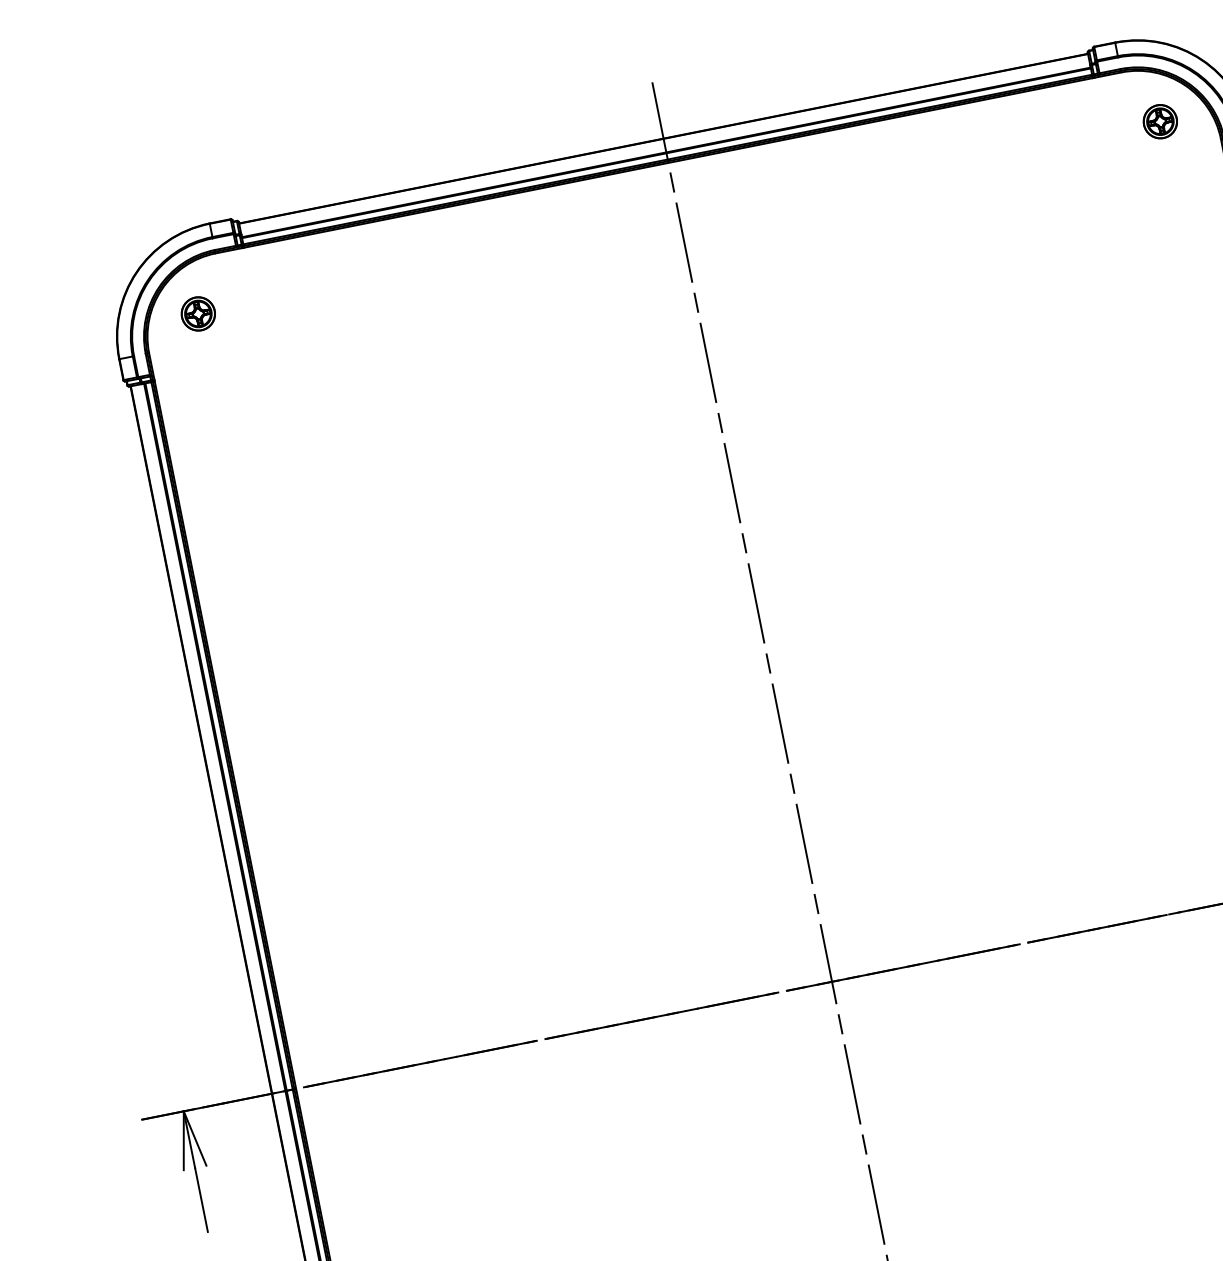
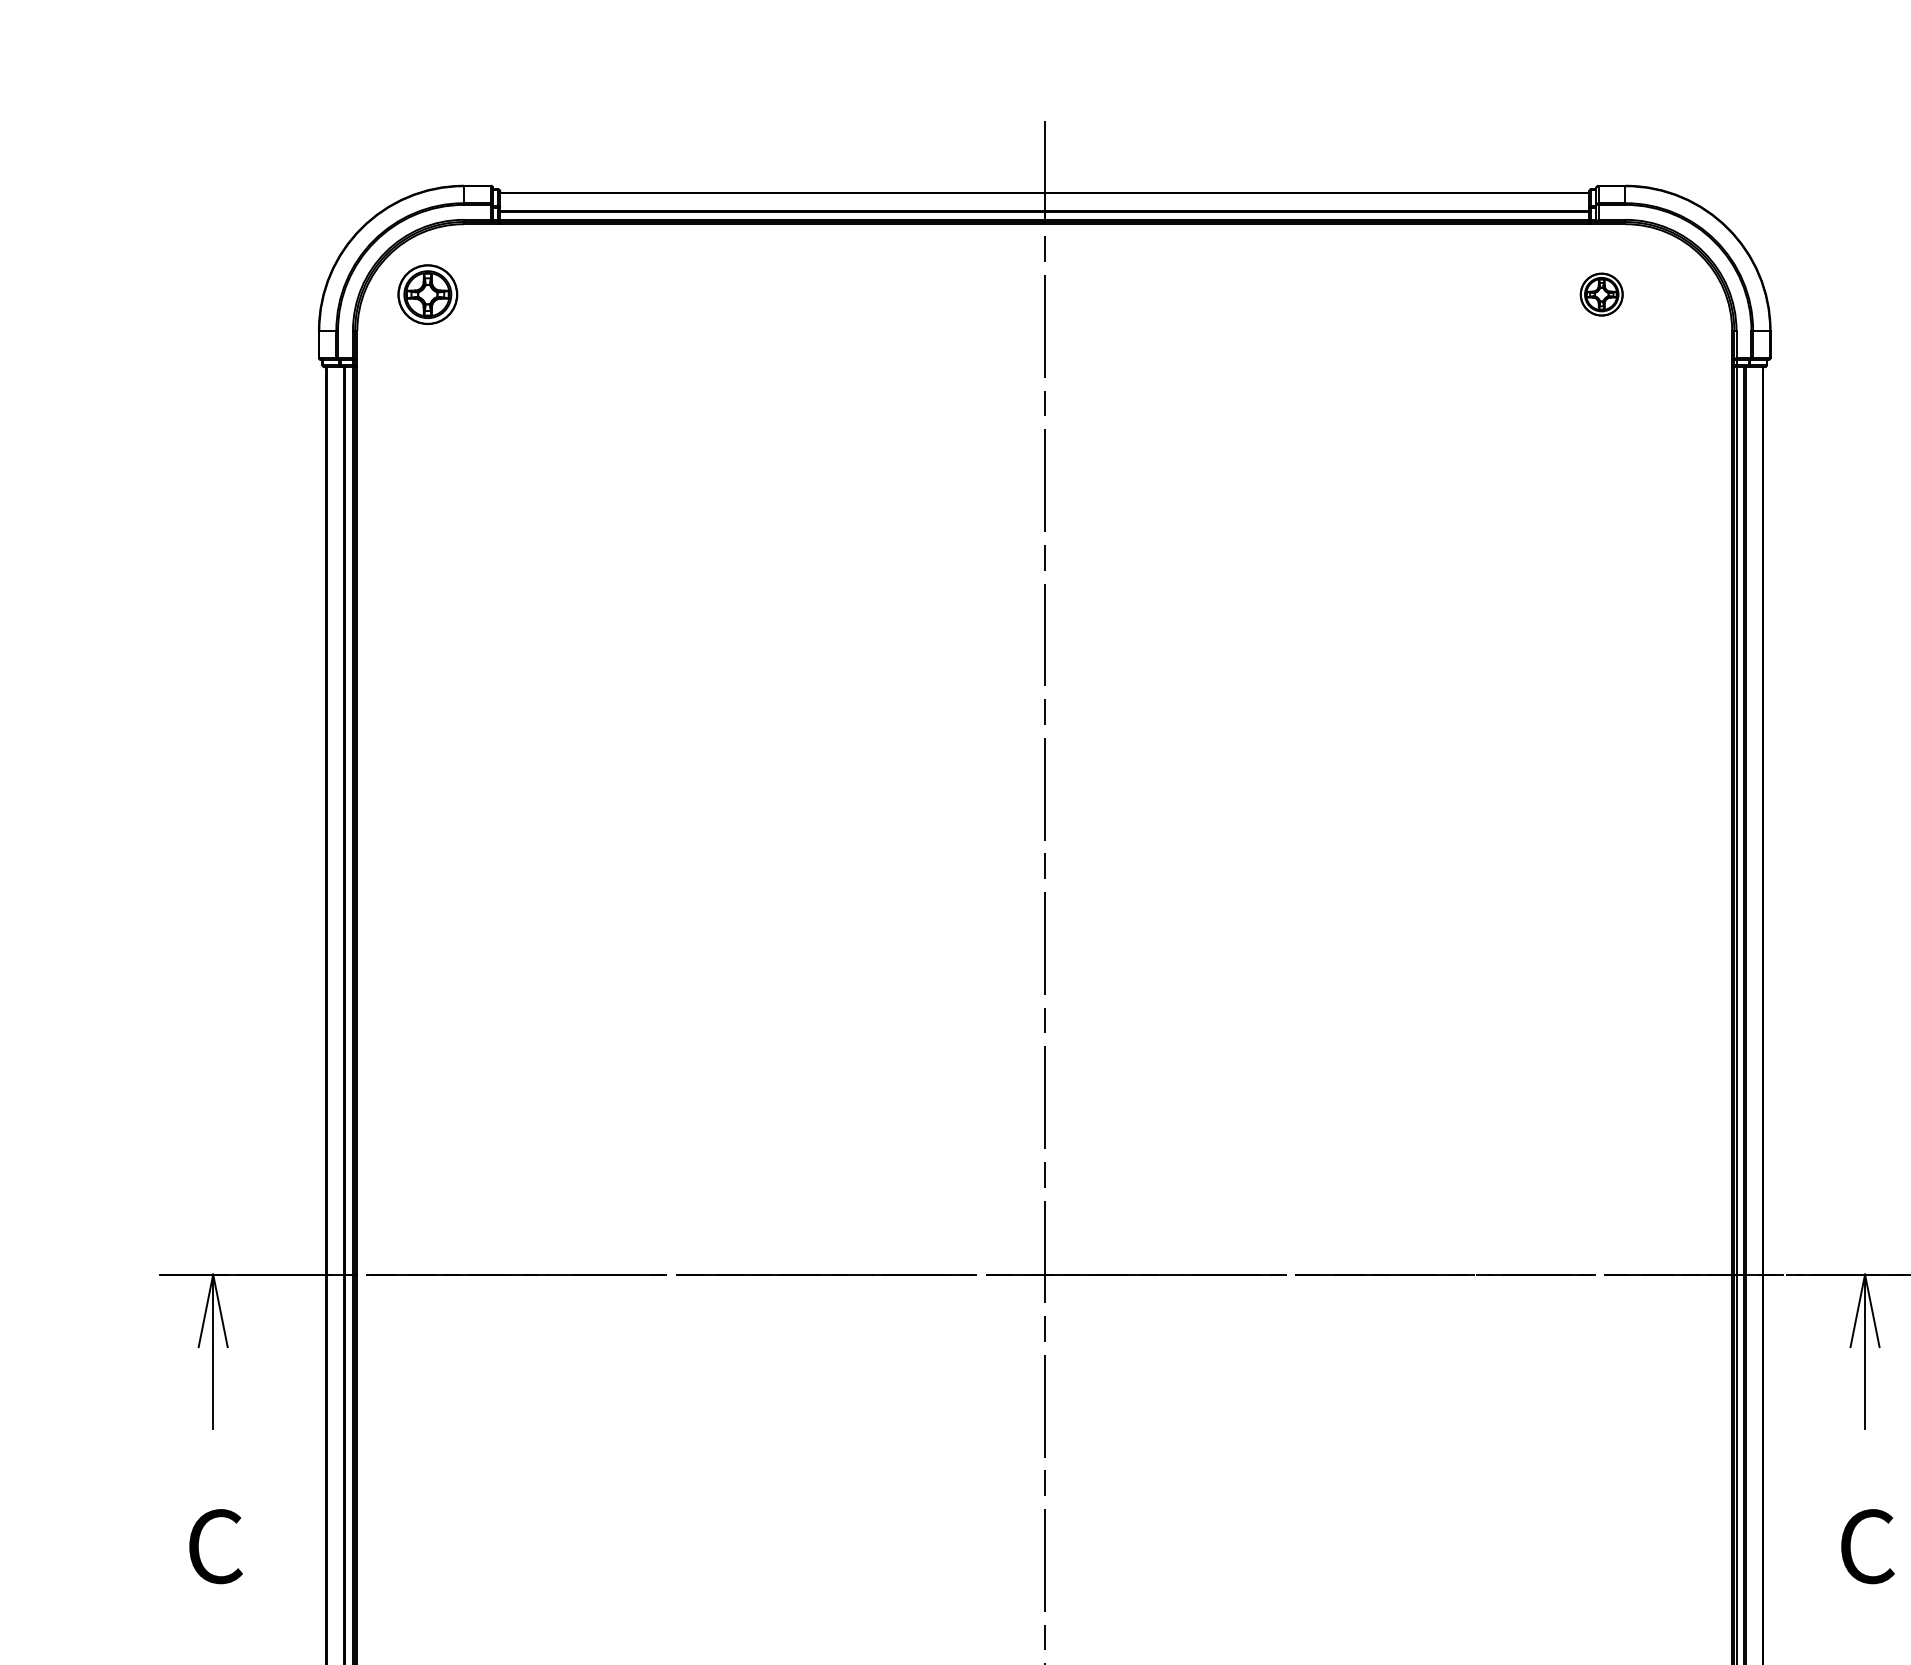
part: (1160, 121) -> (1601, 294), moved
part: (198, 313) -> (427, 294), size x1.4

